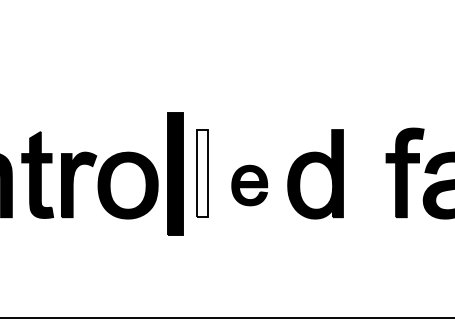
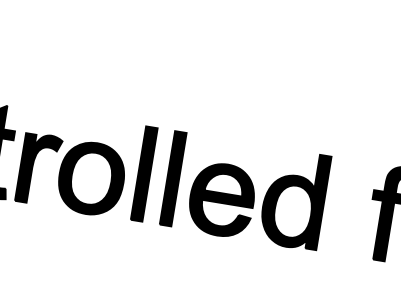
part: (175, 173) -> (144, 173), size x0.71
fill: (202, 173) -> (173, 178), added
part: (249, 185) -> (221, 199), size x1.67

